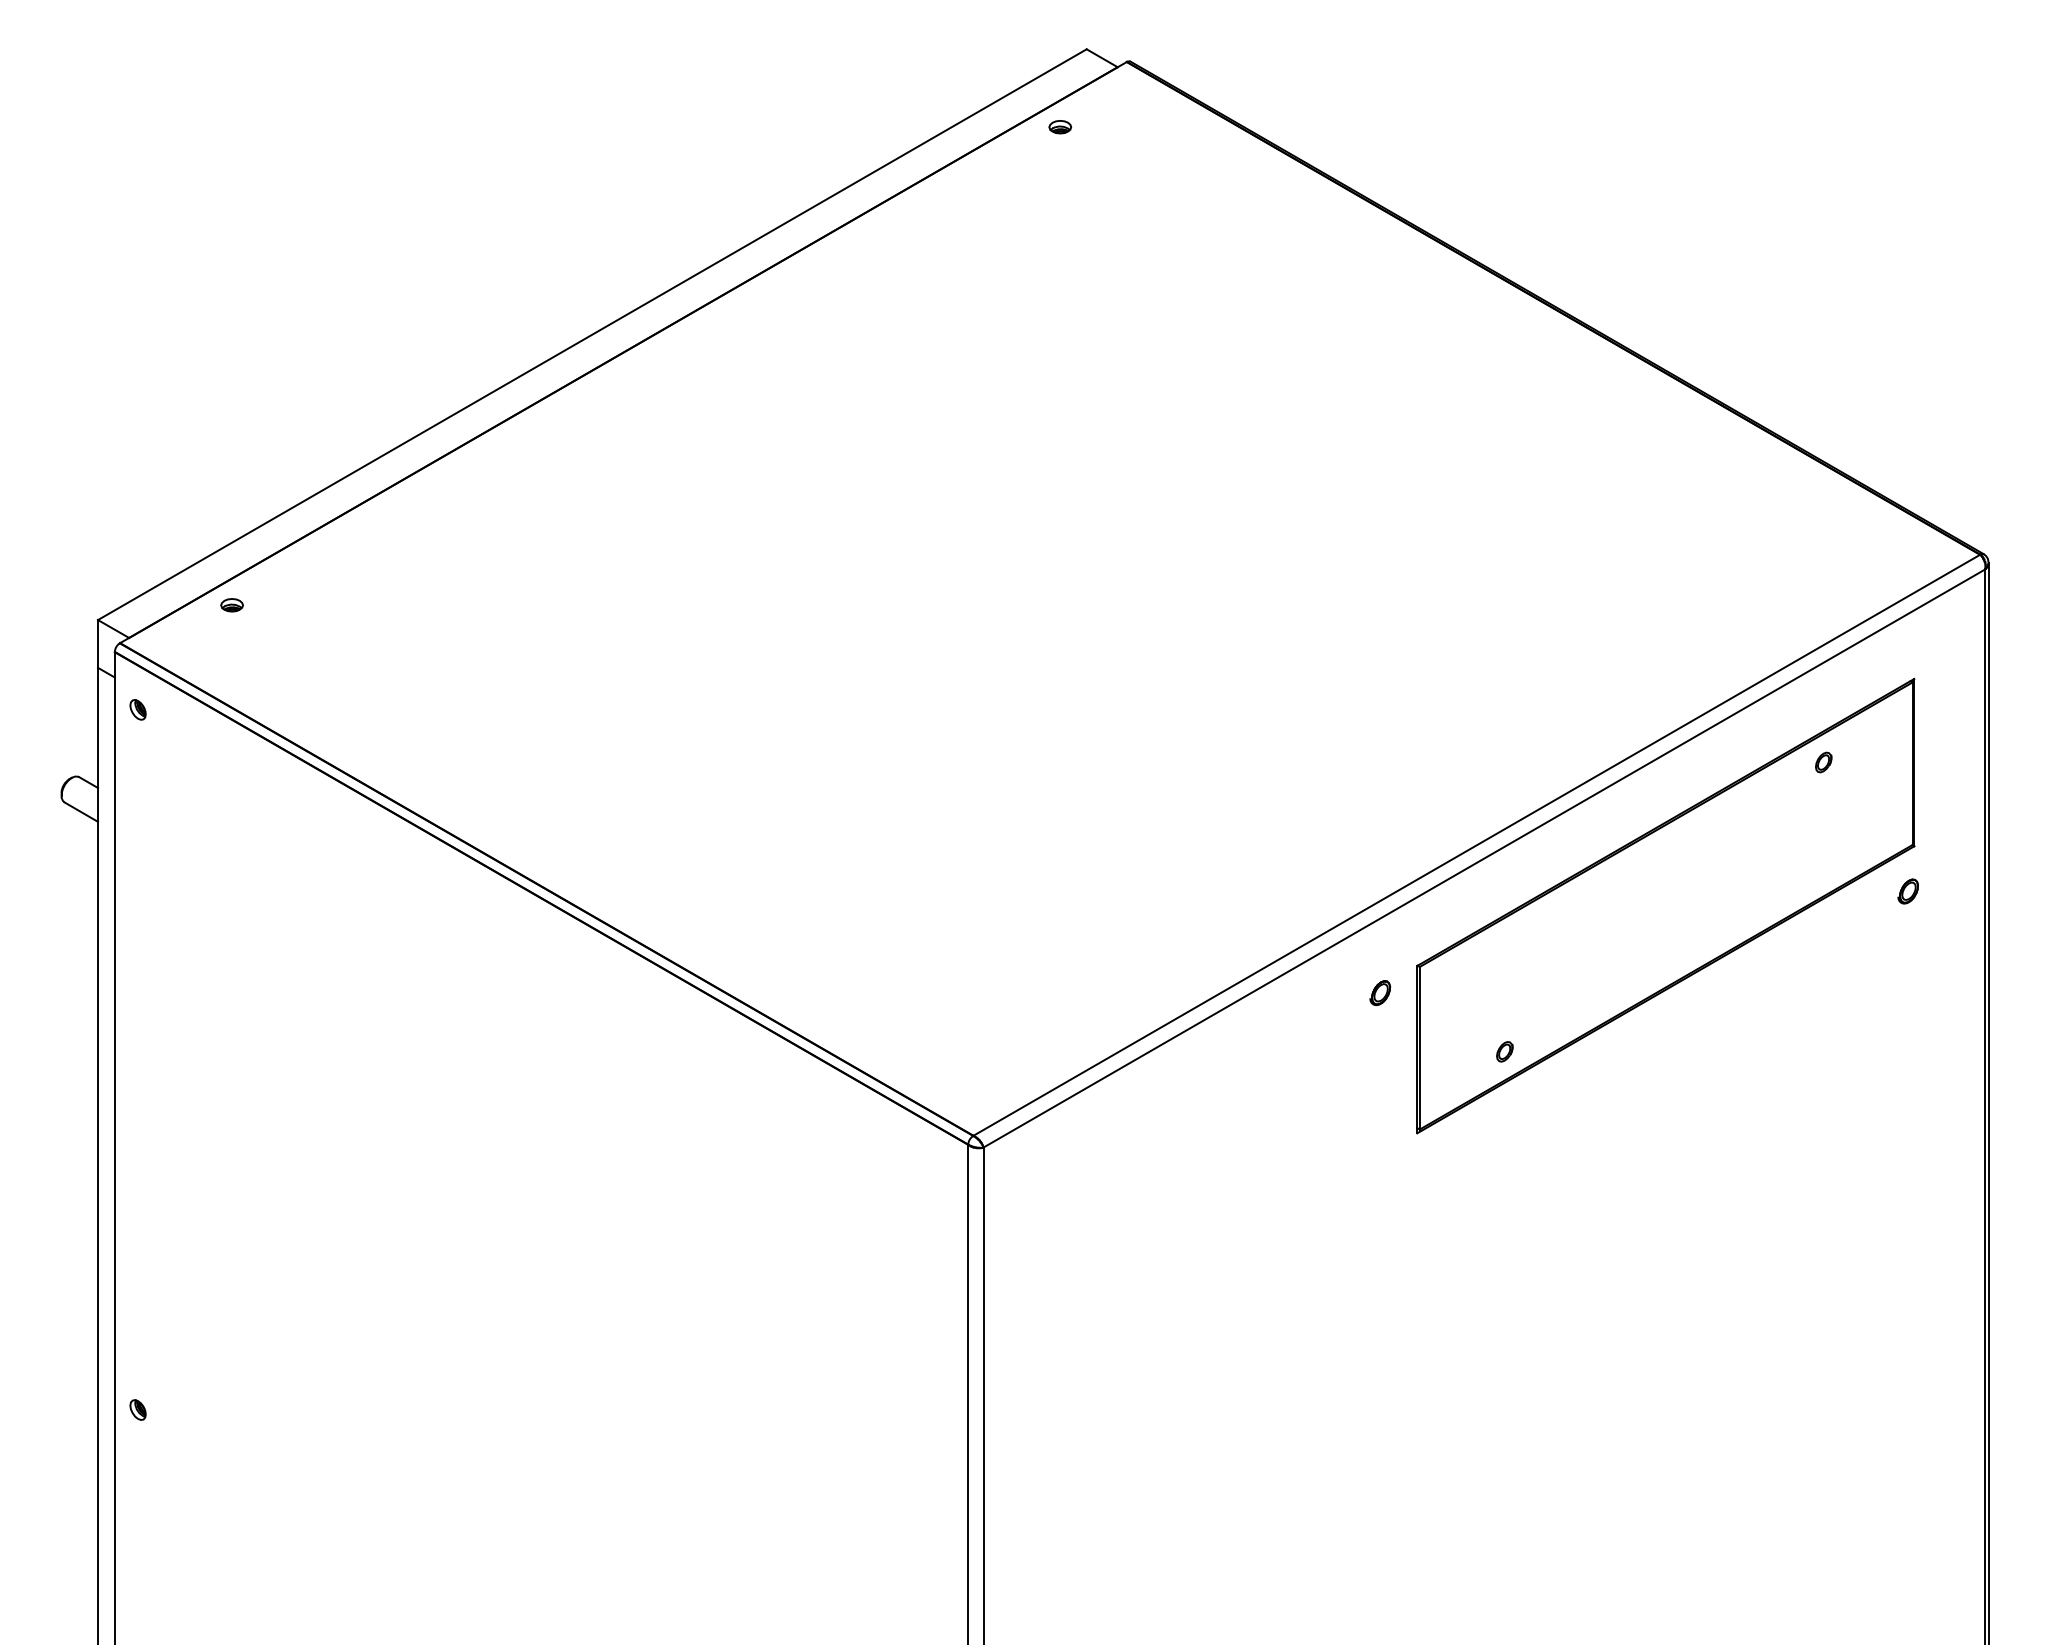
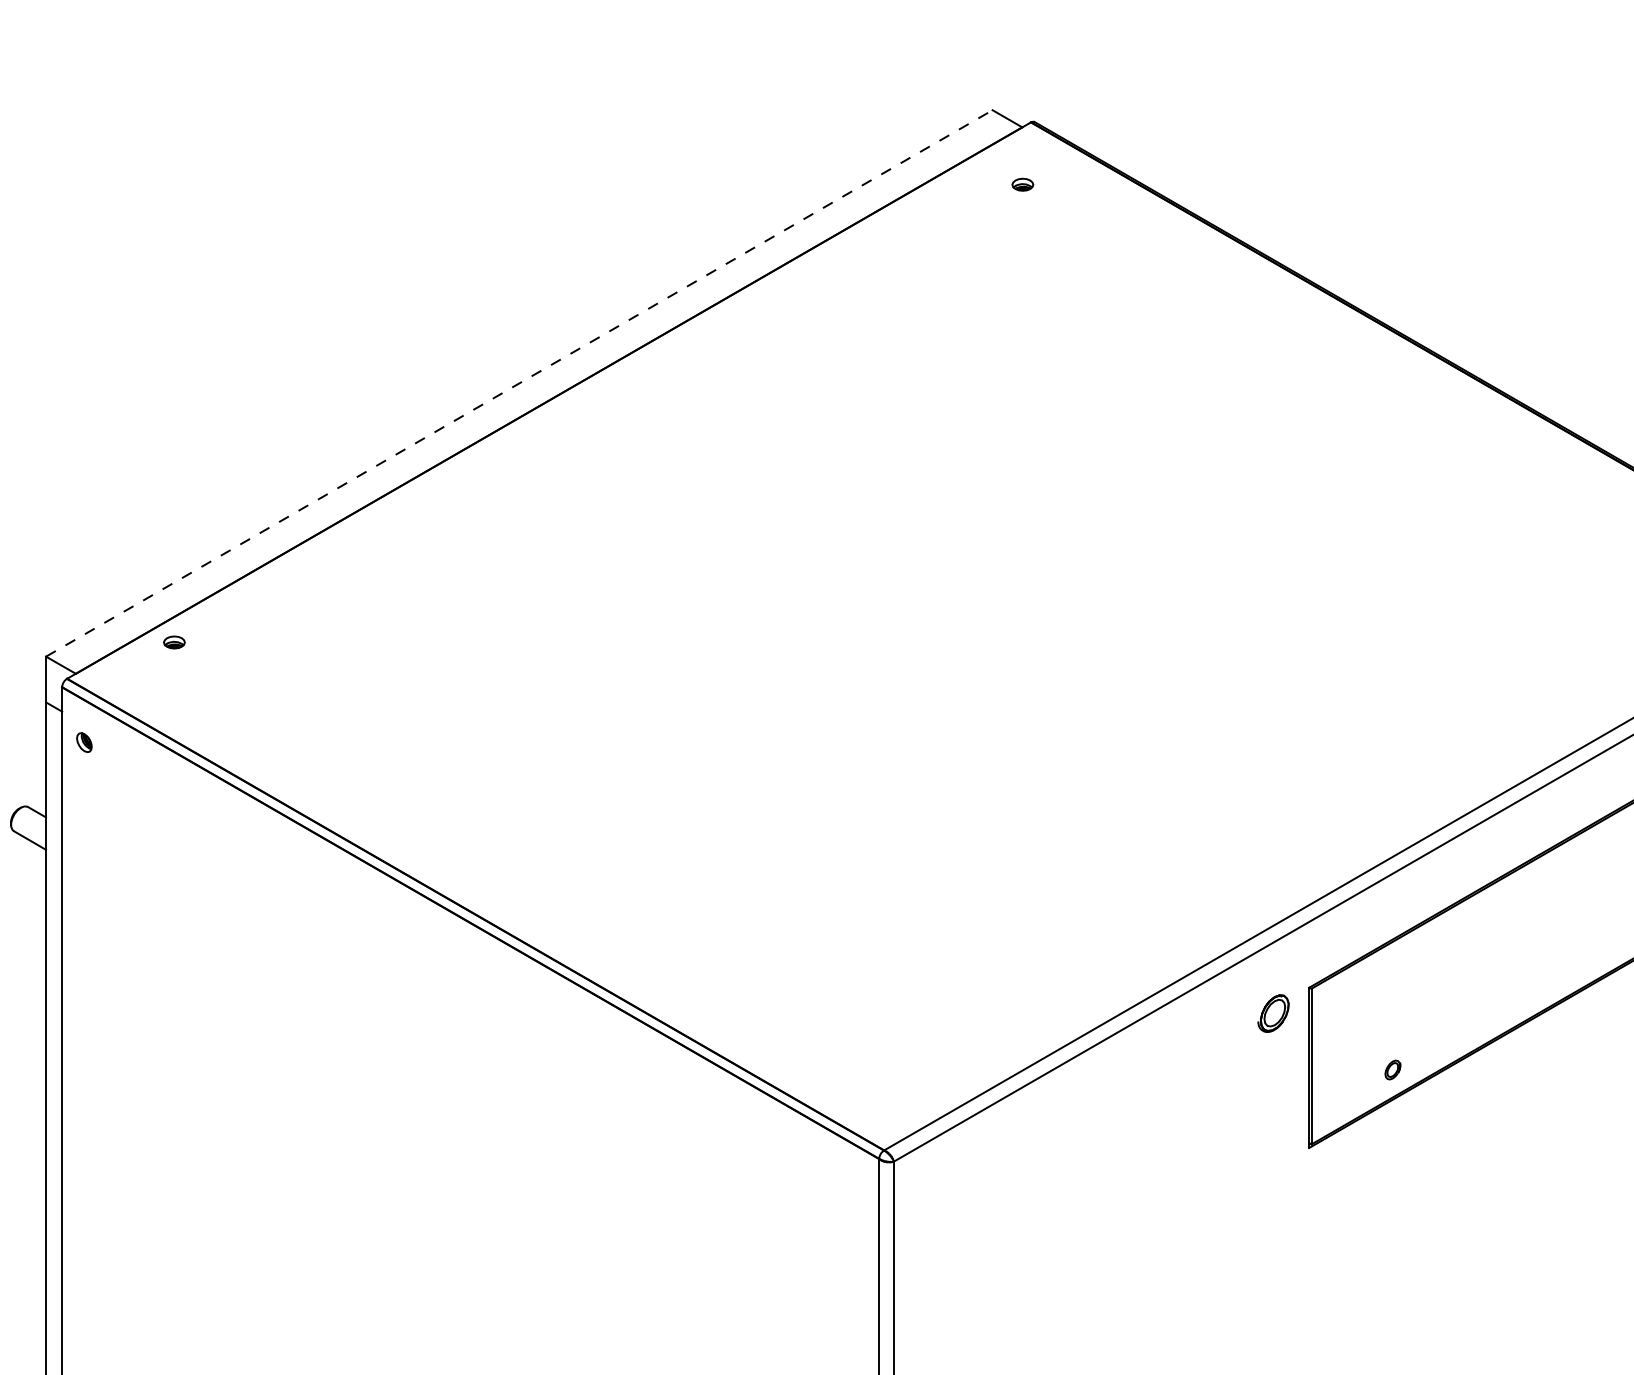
part: (1060, 127) -> (1023, 185), moved
line: (592, 334) -> (519, 383), solid -> dashed
part: (1380, 993) -> (1273, 1014), size x1.6

